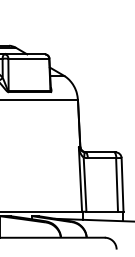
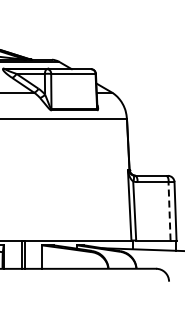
line: (117, 184) -> (169, 210), solid -> dashed

